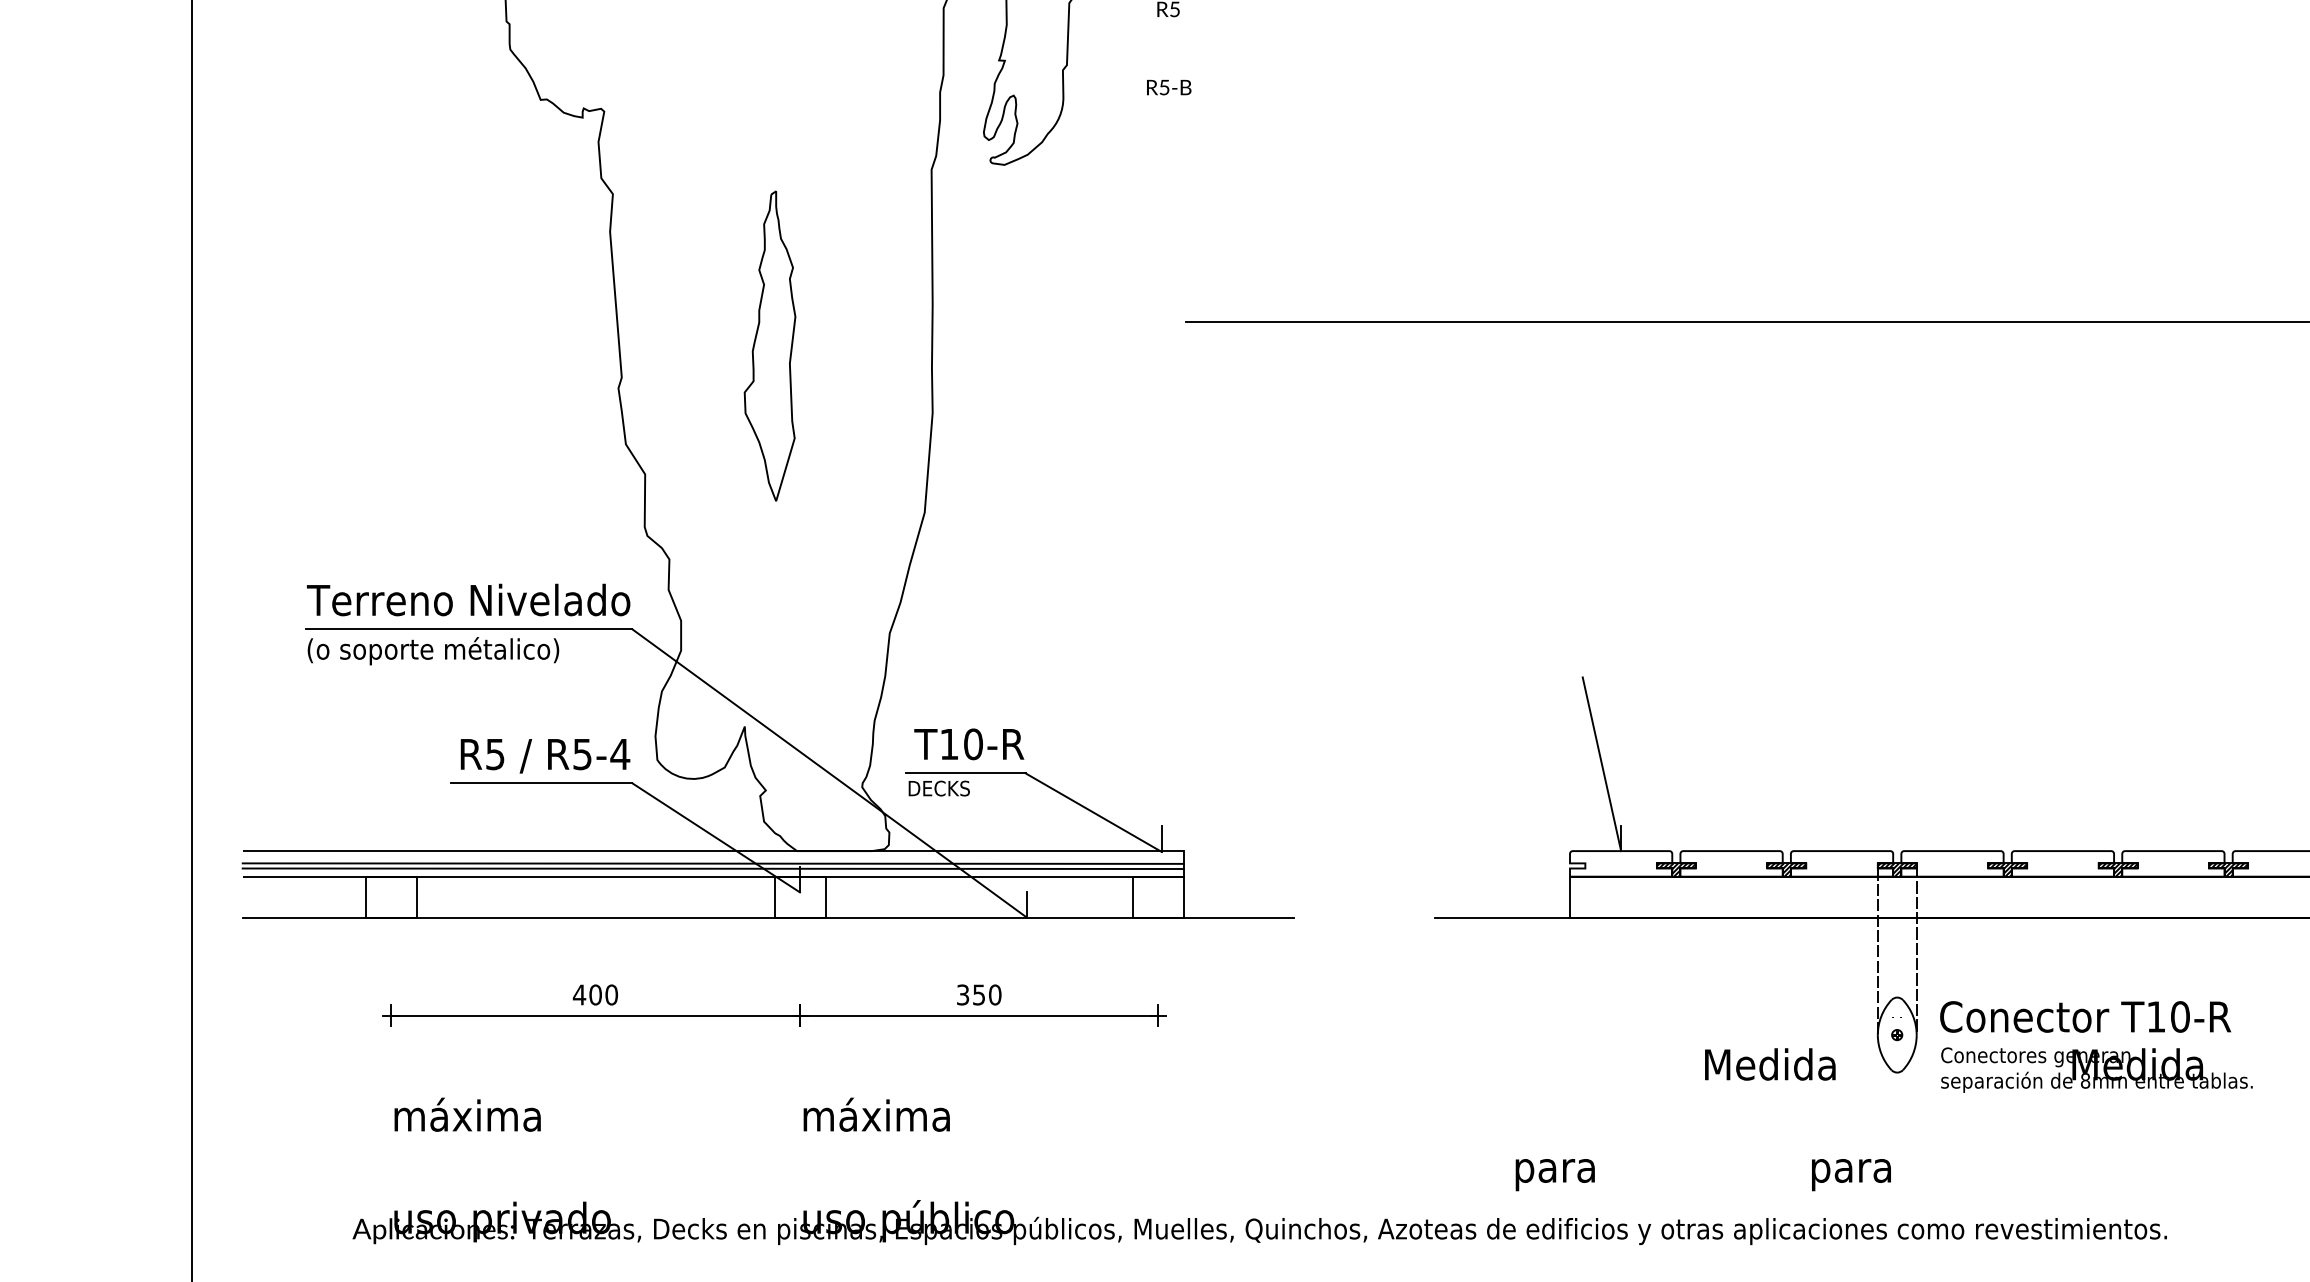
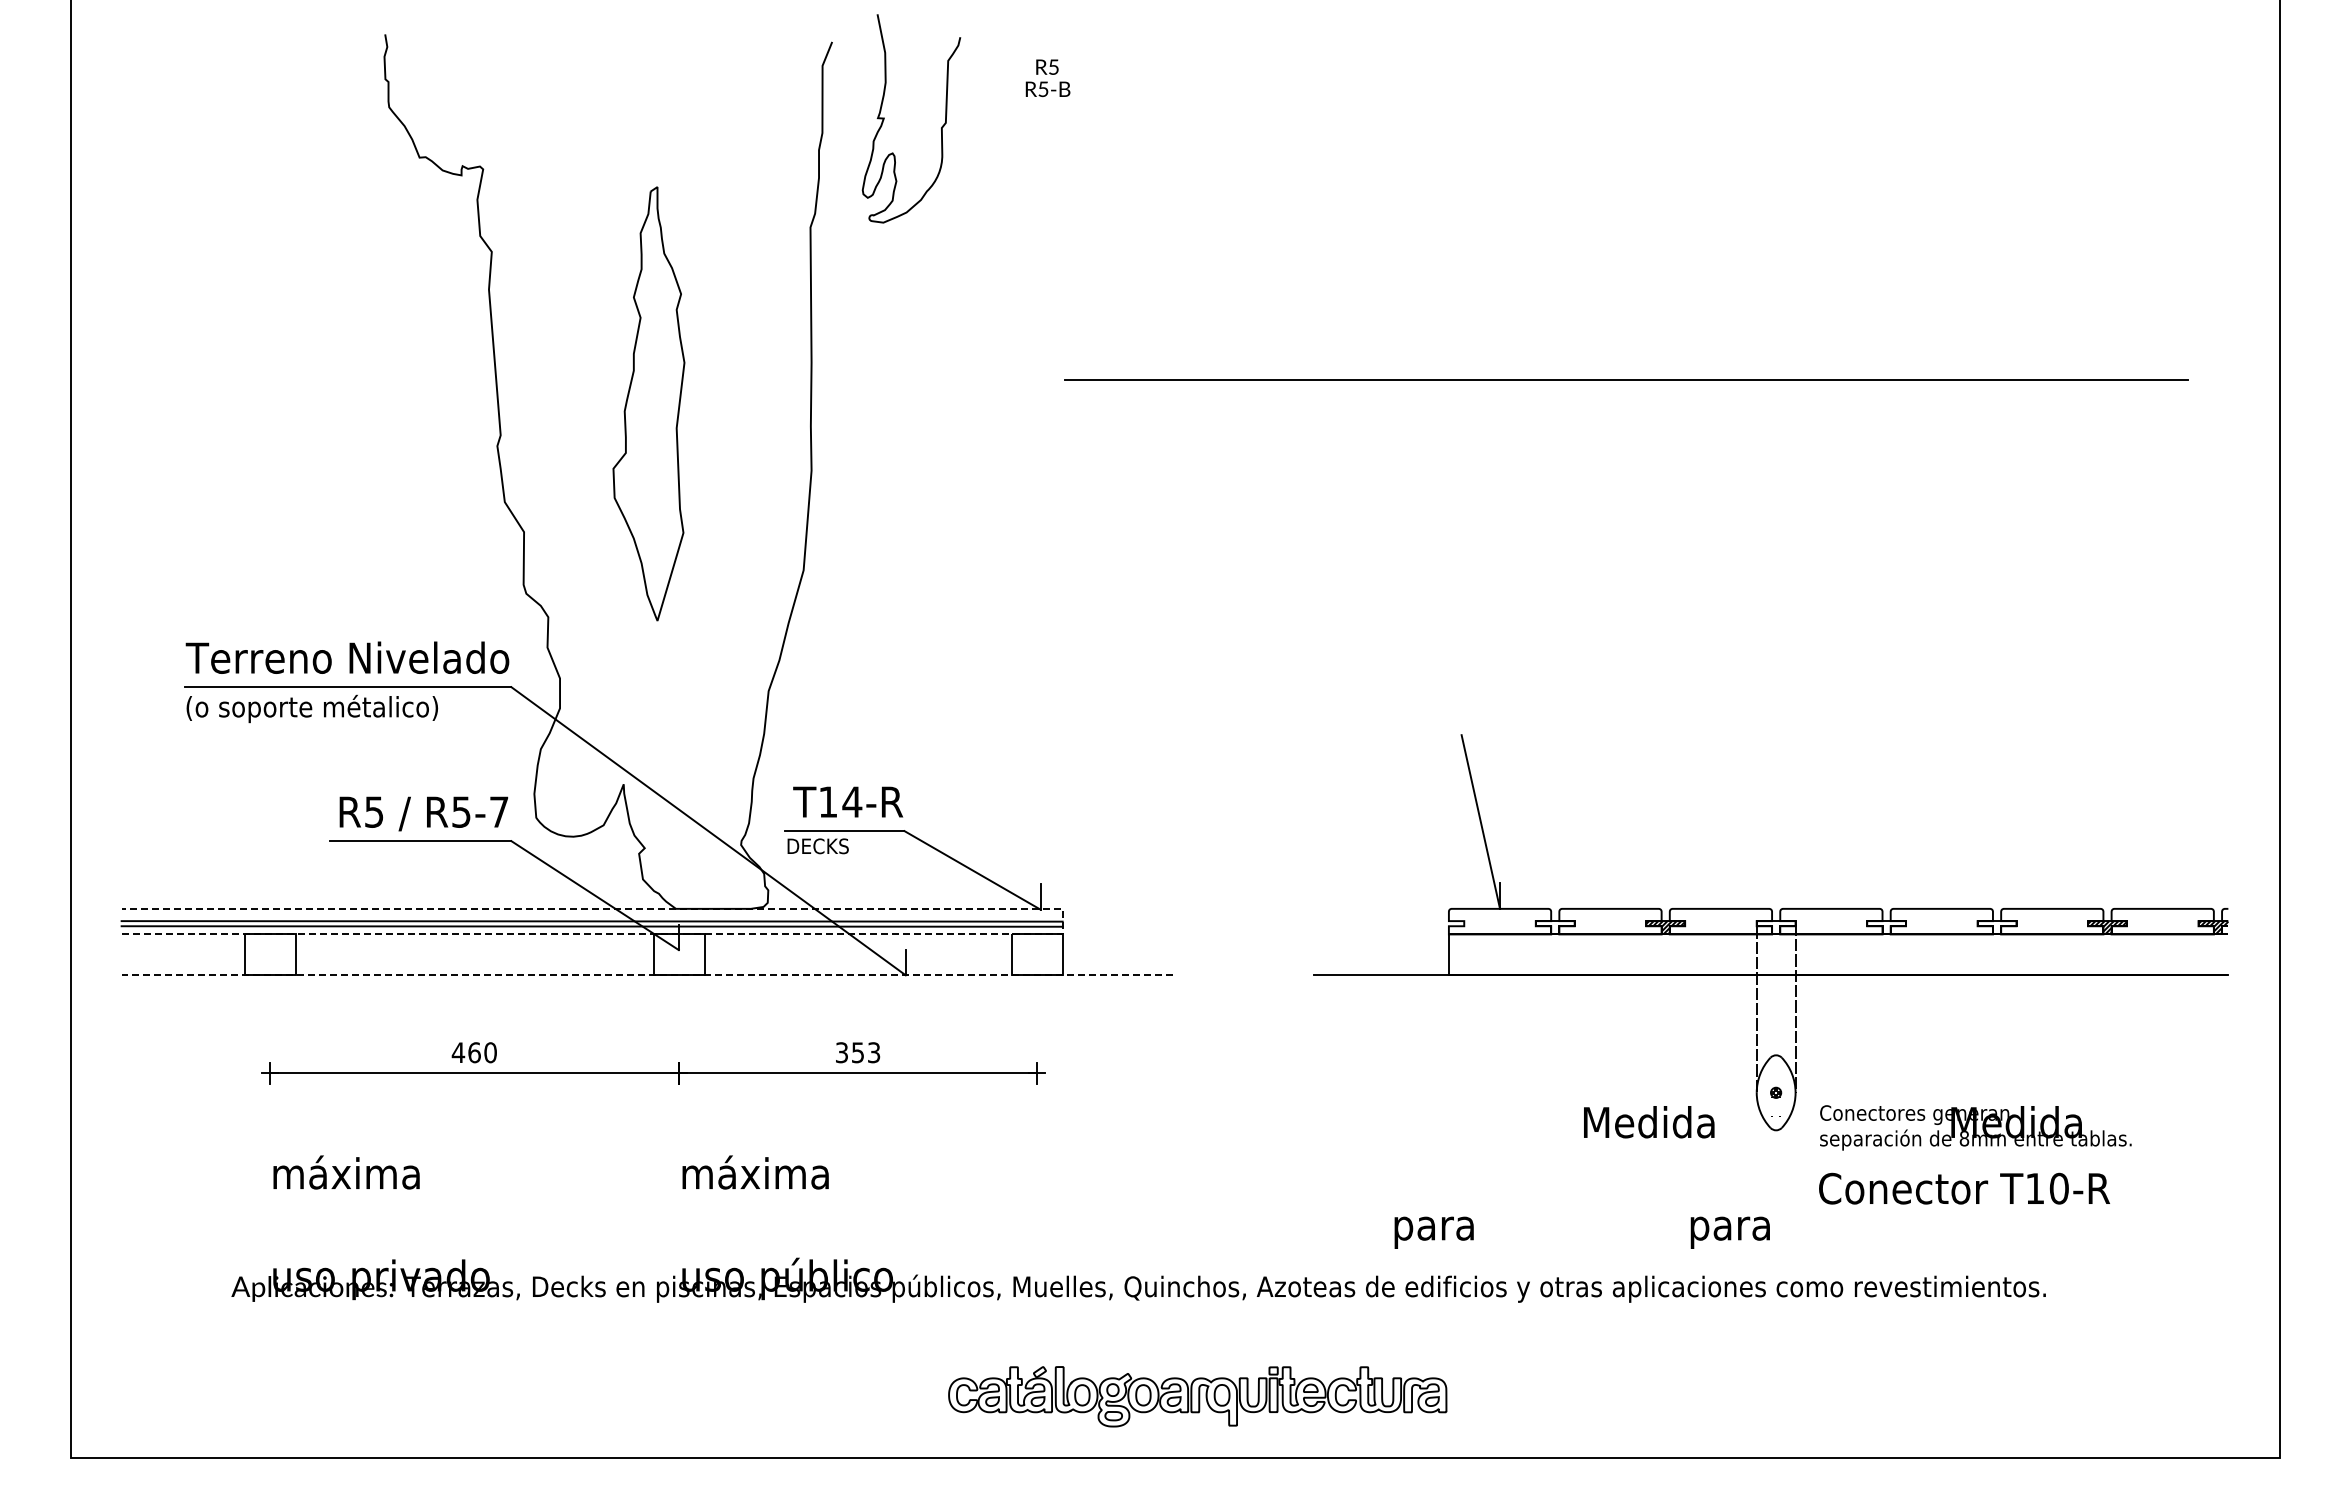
text: (1168, 87) -> (1047, 89), moved
part: (769, 345) -> (648, 403), size x1.4
text: (973, 743) -> (852, 801), T10-R -> T14-R
text: (620, 753) -> (499, 811), R5-4 -> R5-7
line: (1183, 863) -> (1062, 921), solid -> dashed
hatch: (1675, 869) -> (1554, 927), removed
hatch: (1896, 869) -> (1775, 927), removed
hatch: (2007, 869) -> (1886, 927), removed
hatch: (2117, 869) -> (1996, 927), removed
line: (768, 917) -> (647, 975), solid -> dashed
text: (595, 994) -> (474, 1052), 400 -> 460
text: (994, 994) -> (873, 1052), 350 -> 353
text: (2085, 1016) -> (1964, 1188), moved

